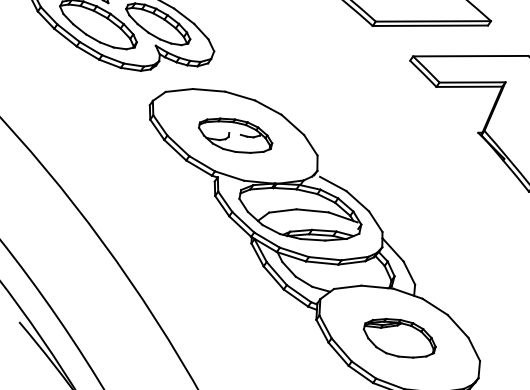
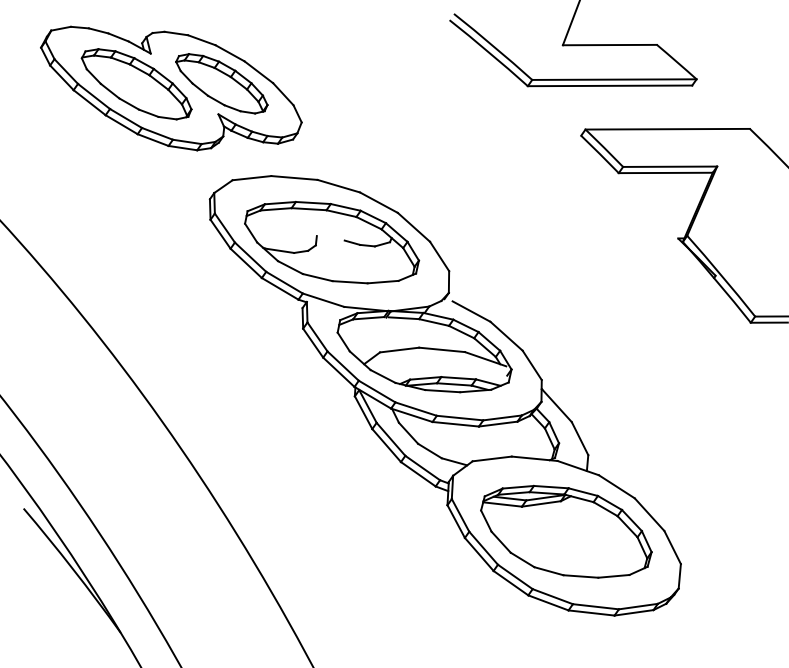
part: (235, 135) -> (332, 242), size x1.67
part: (399, 338) -> (566, 531), size x1.67

